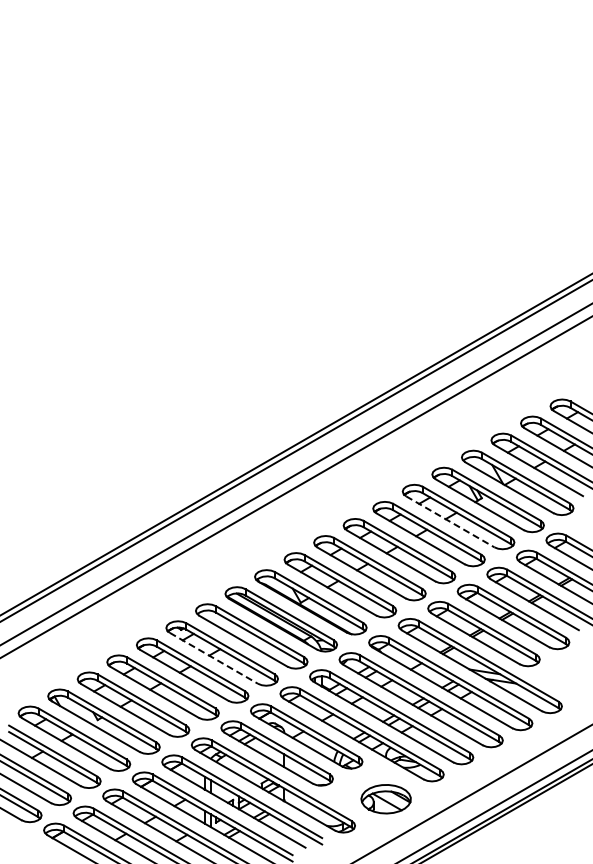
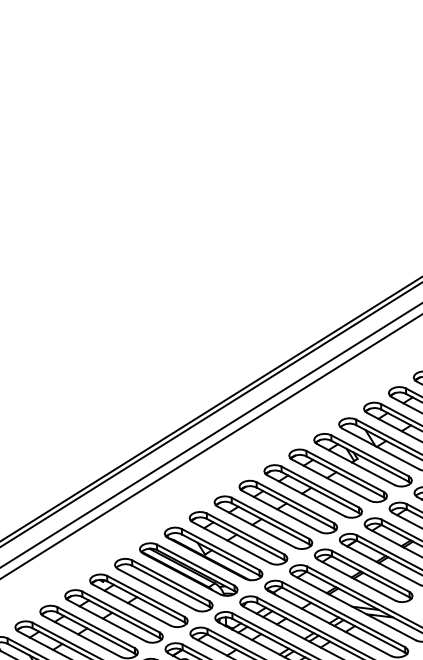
line: (450, 521) -> (331, 479), dashed -> solid
line: (213, 658) -> (131, 605), dashed -> solid

